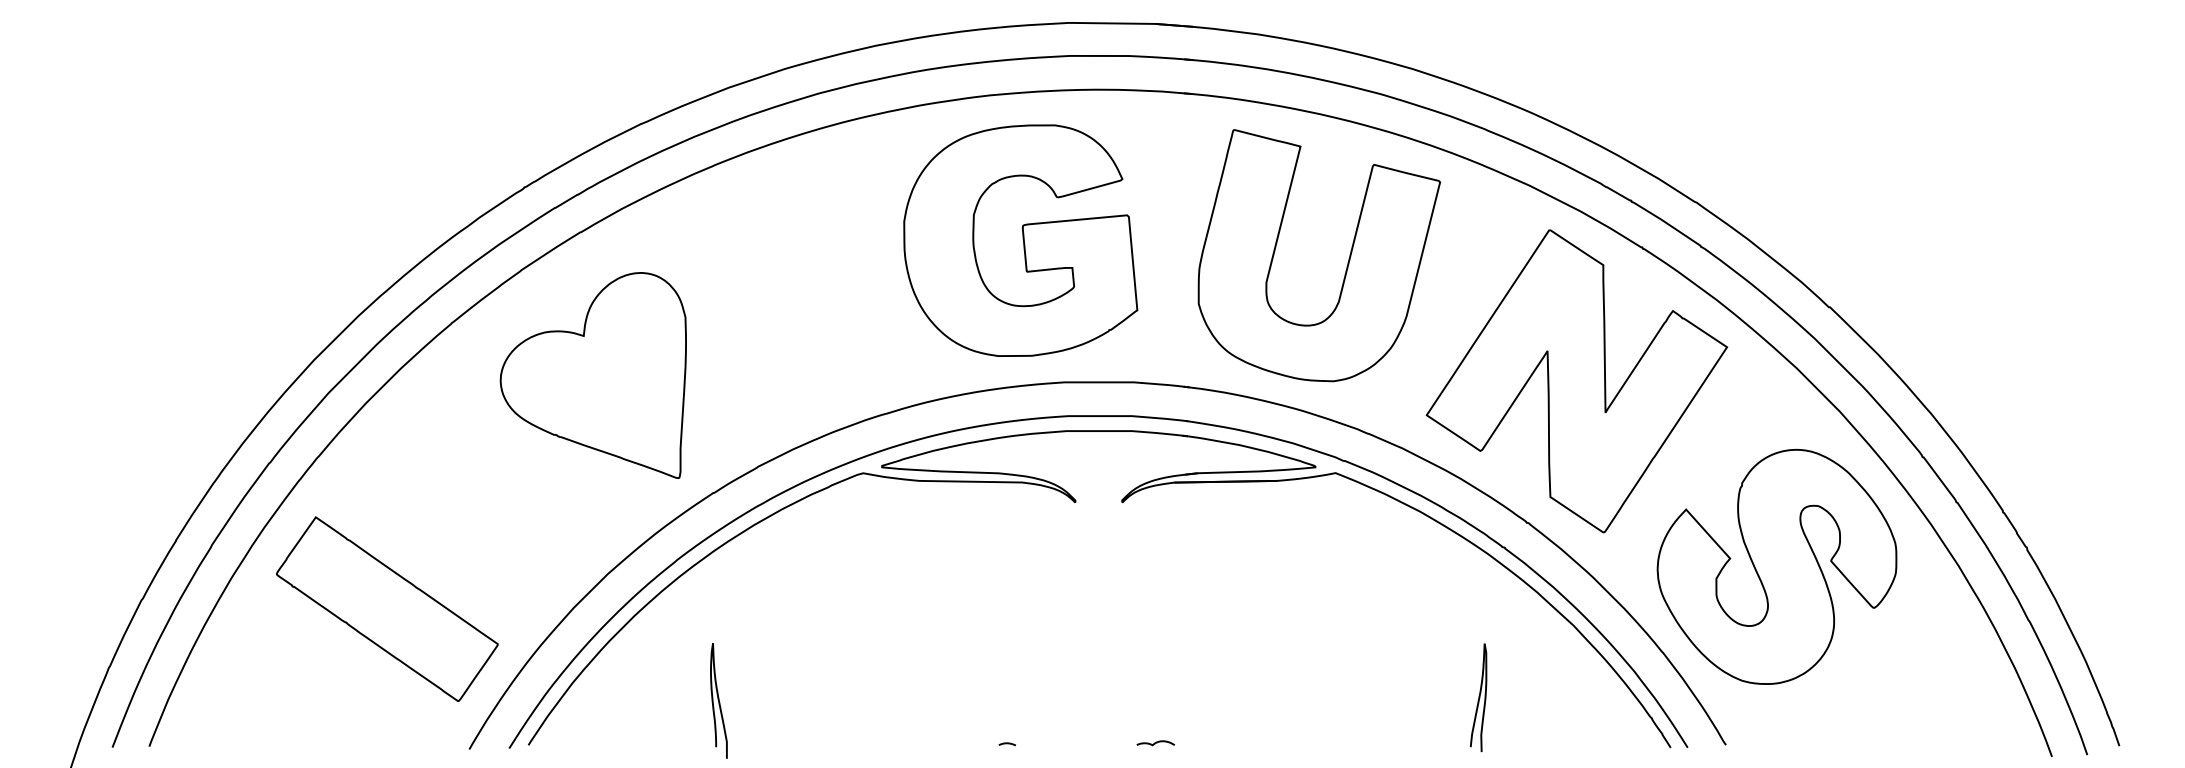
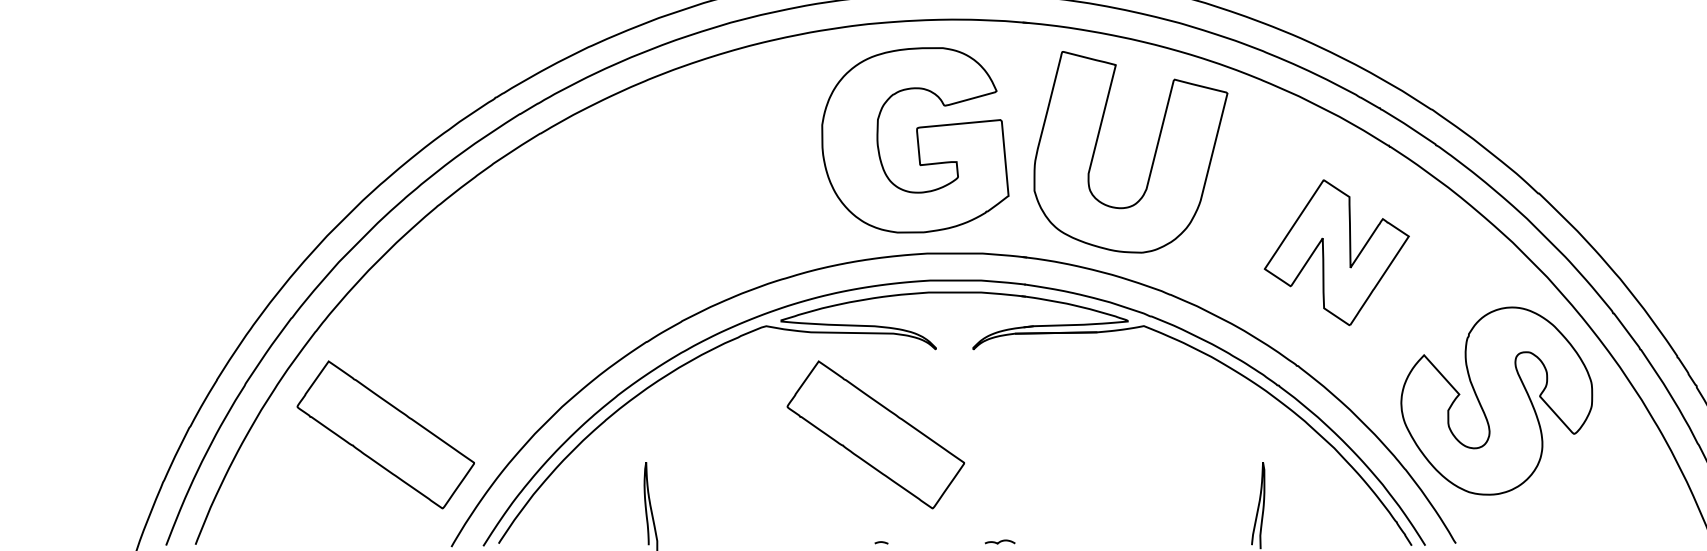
part: (1020, 240) -> (915, 140), moved
part: (592, 375) -> (549, 248), removed
part: (1576, 381) -> (1336, 252), size x0.6
part: (1000, 608) -> (876, 434), added

